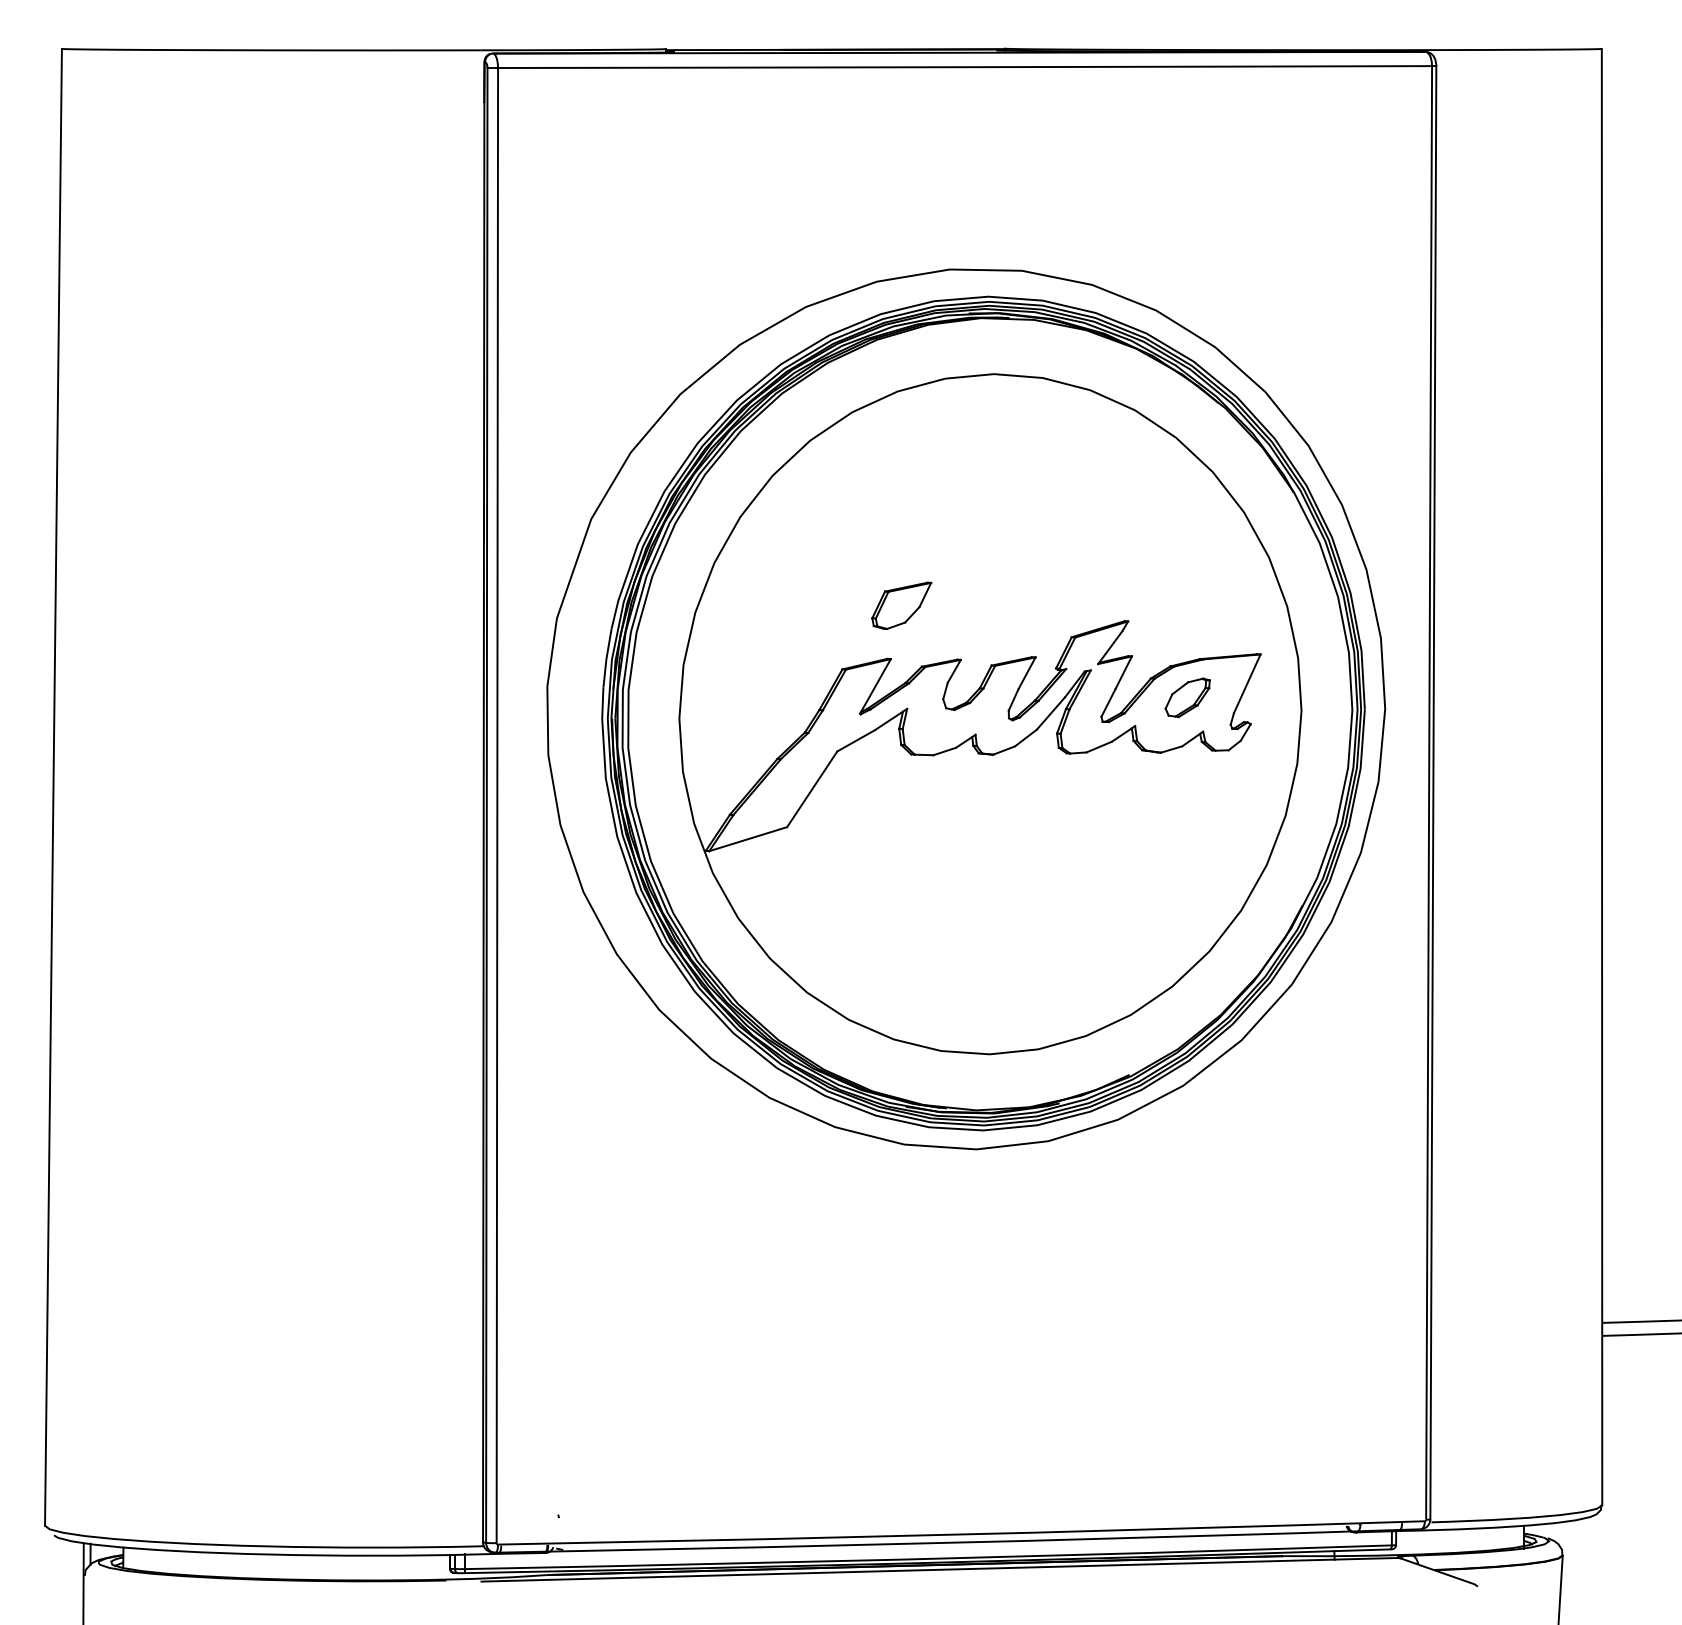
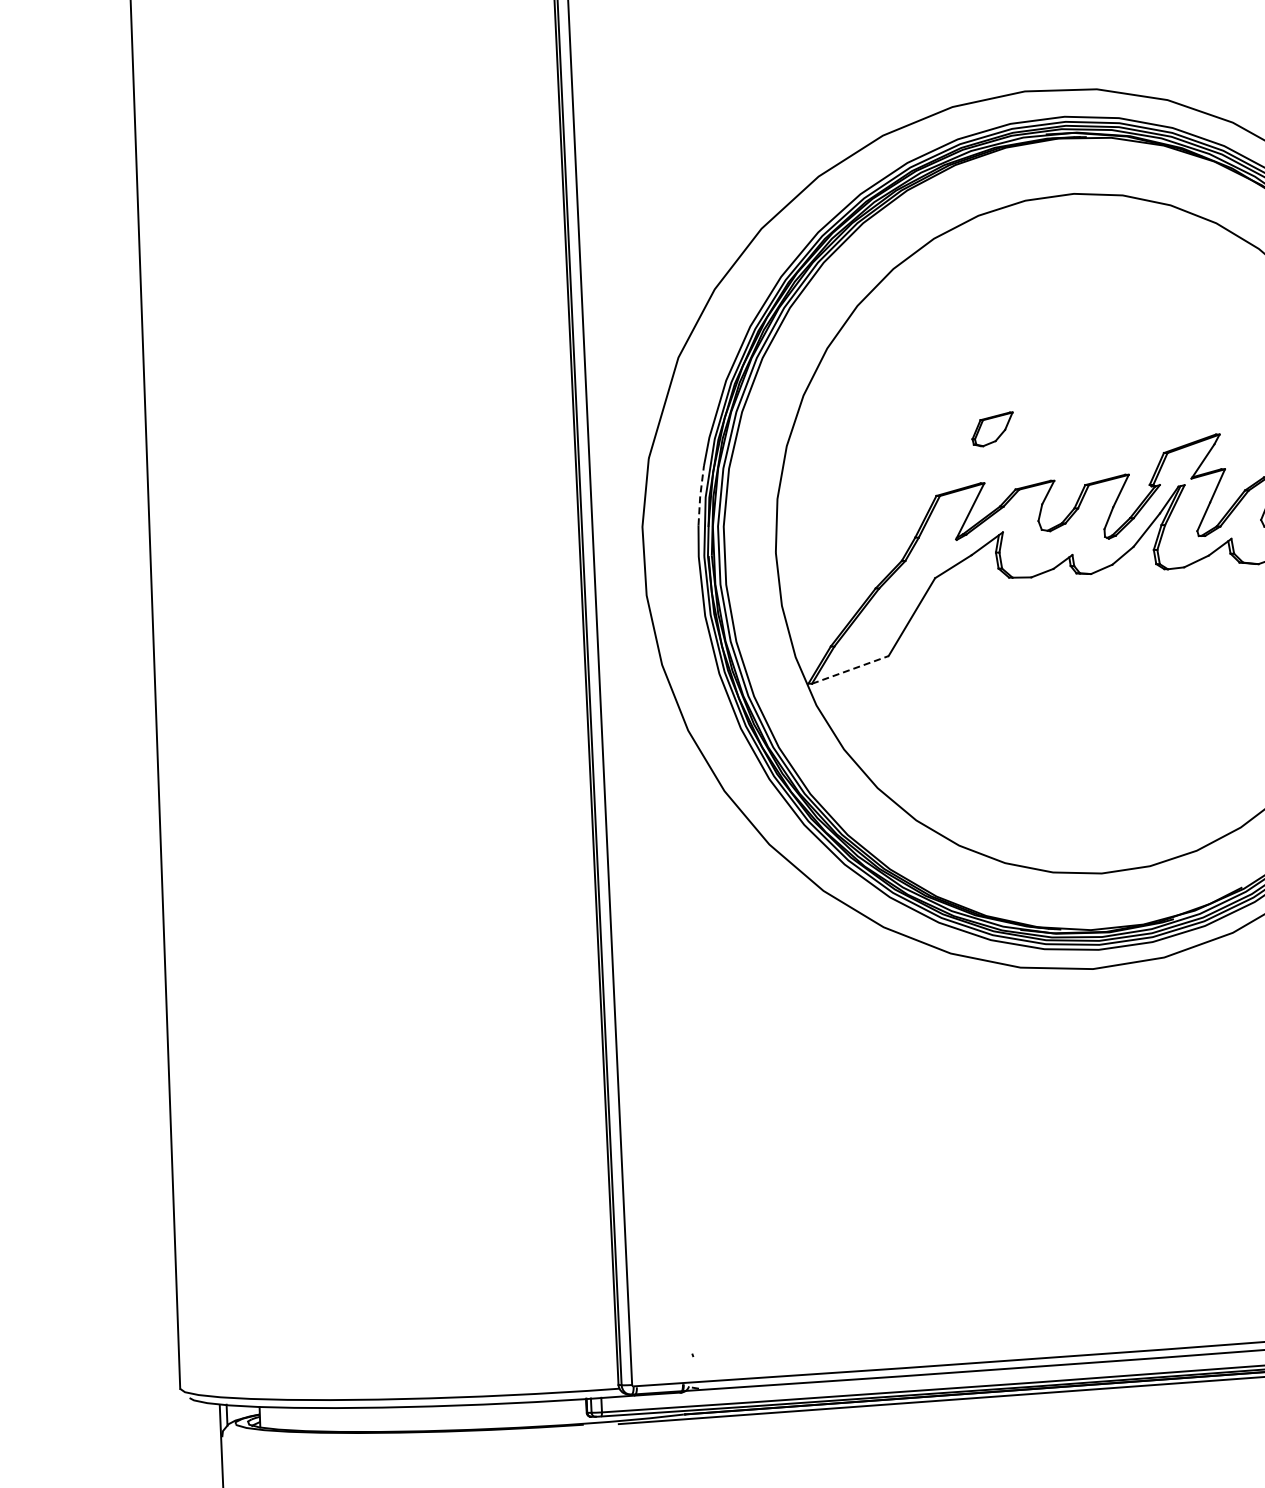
part: (901, 605) -> (992, 429), size x0.7
line: (606, 658) -> (700, 496), solid -> dashed
line: (748, 839) -> (850, 670), solid -> dashed

